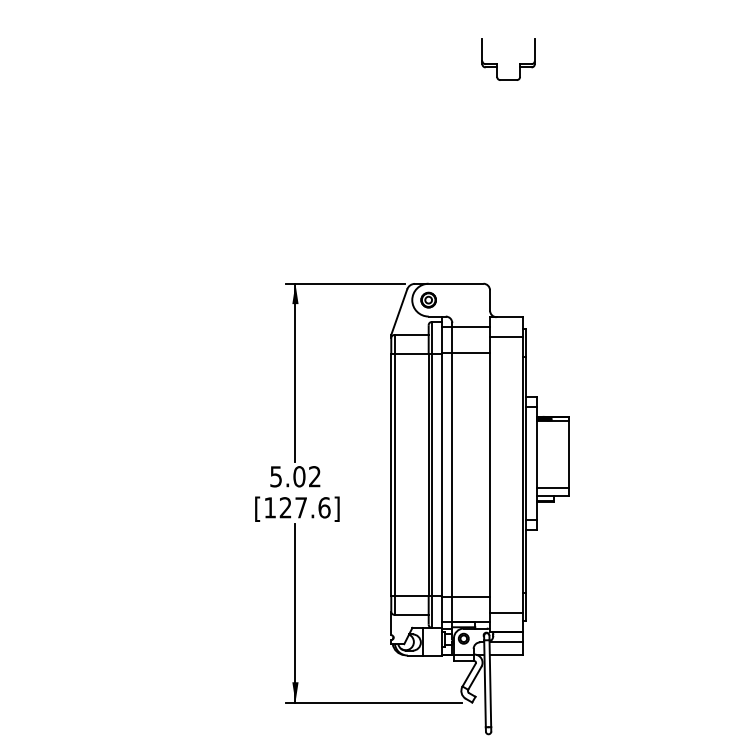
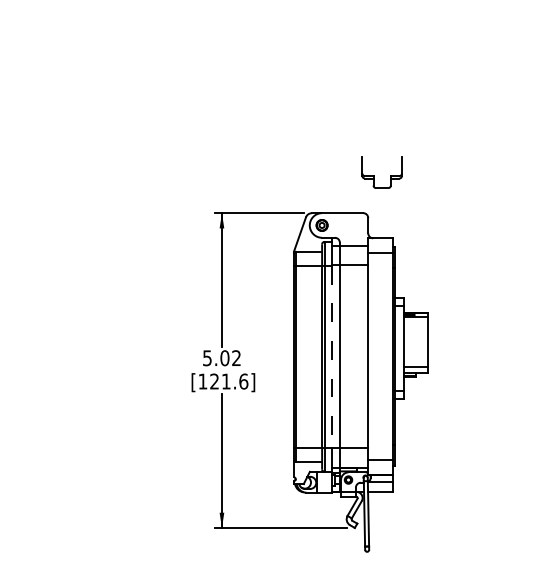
part: (498, 63) -> (374, 175), moved
line: (441, 475) -> (331, 357), solid -> dashed
text: (301, 507) -> (226, 381), [127.6] -> [121.6]

